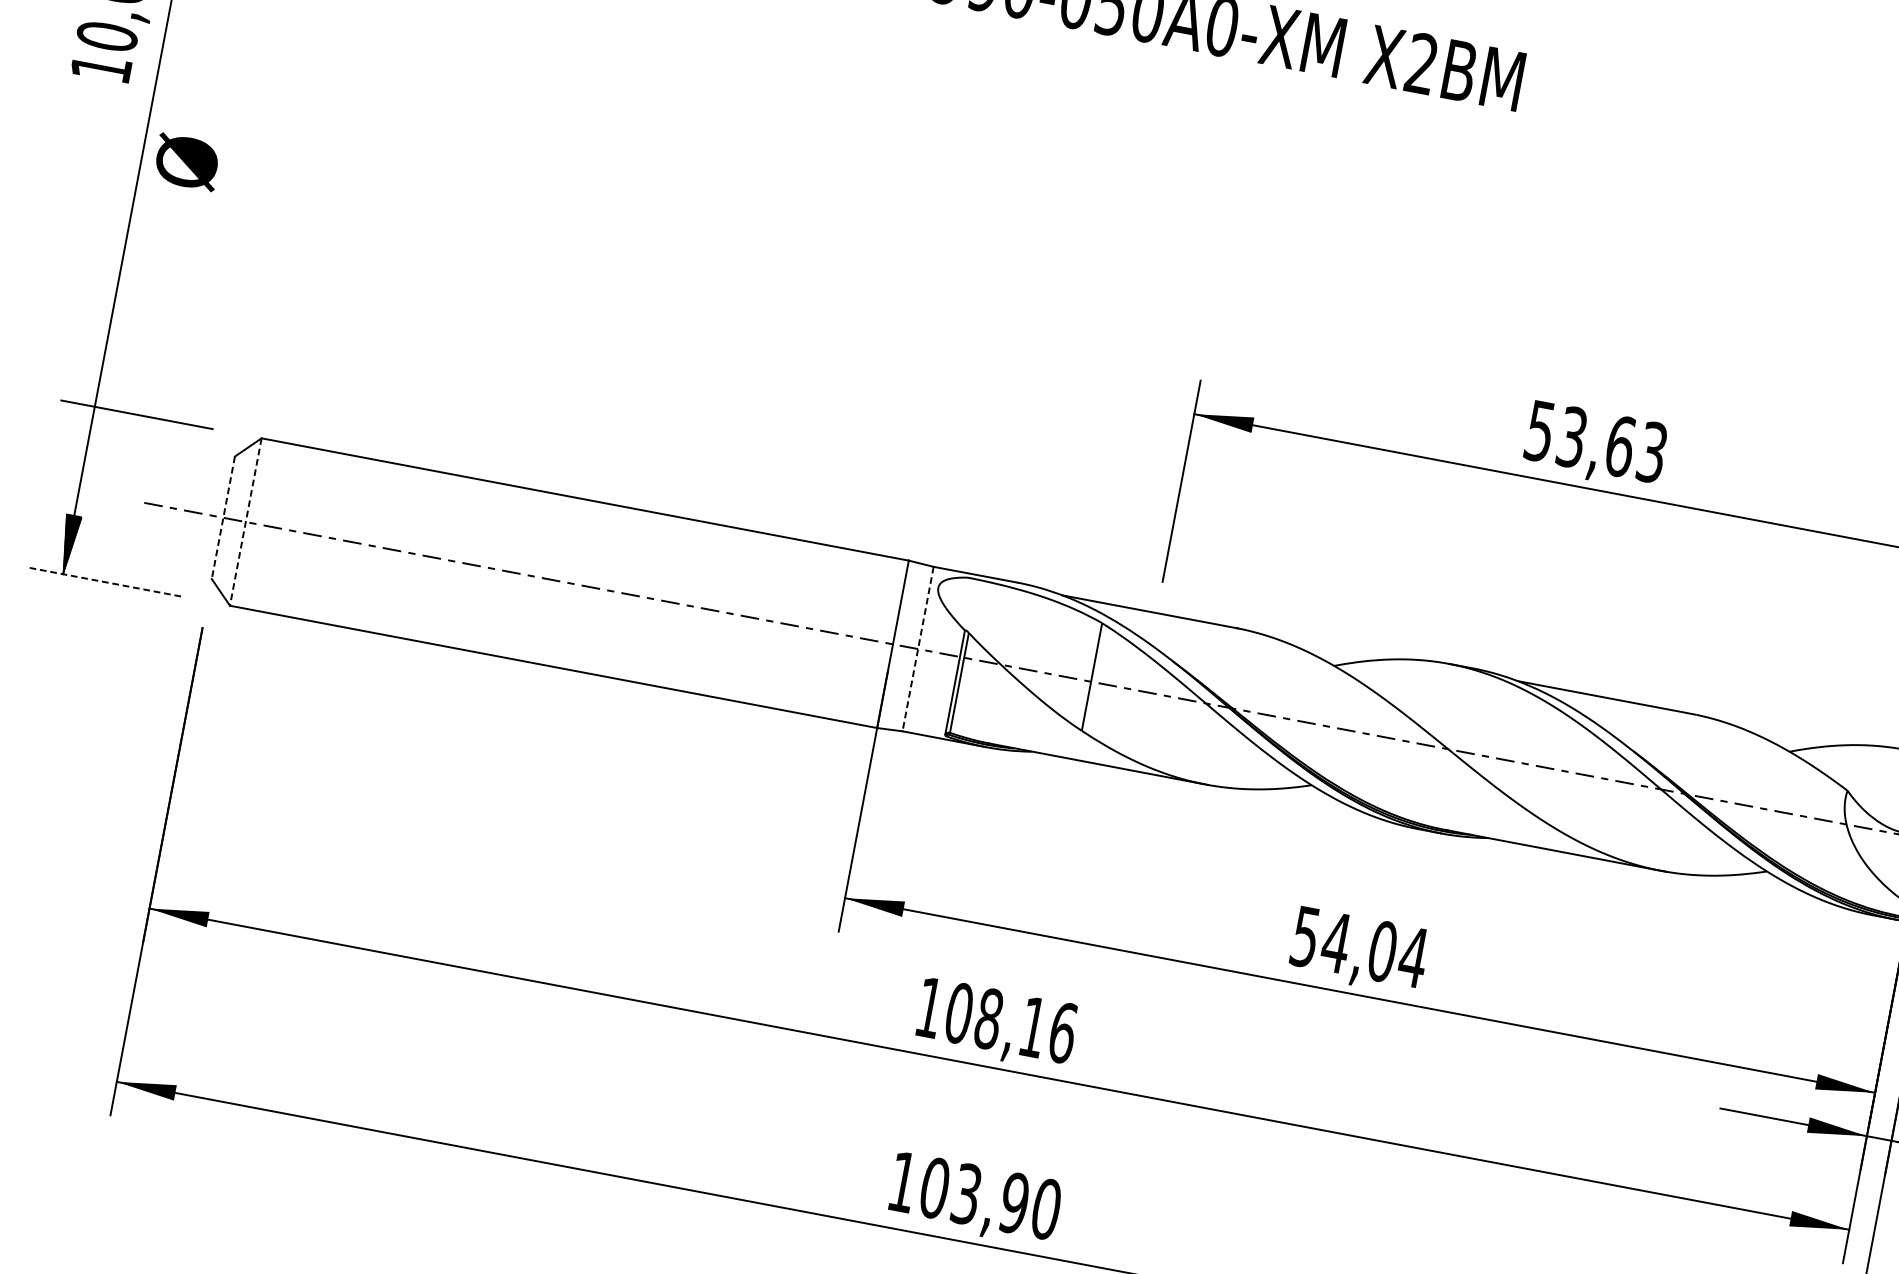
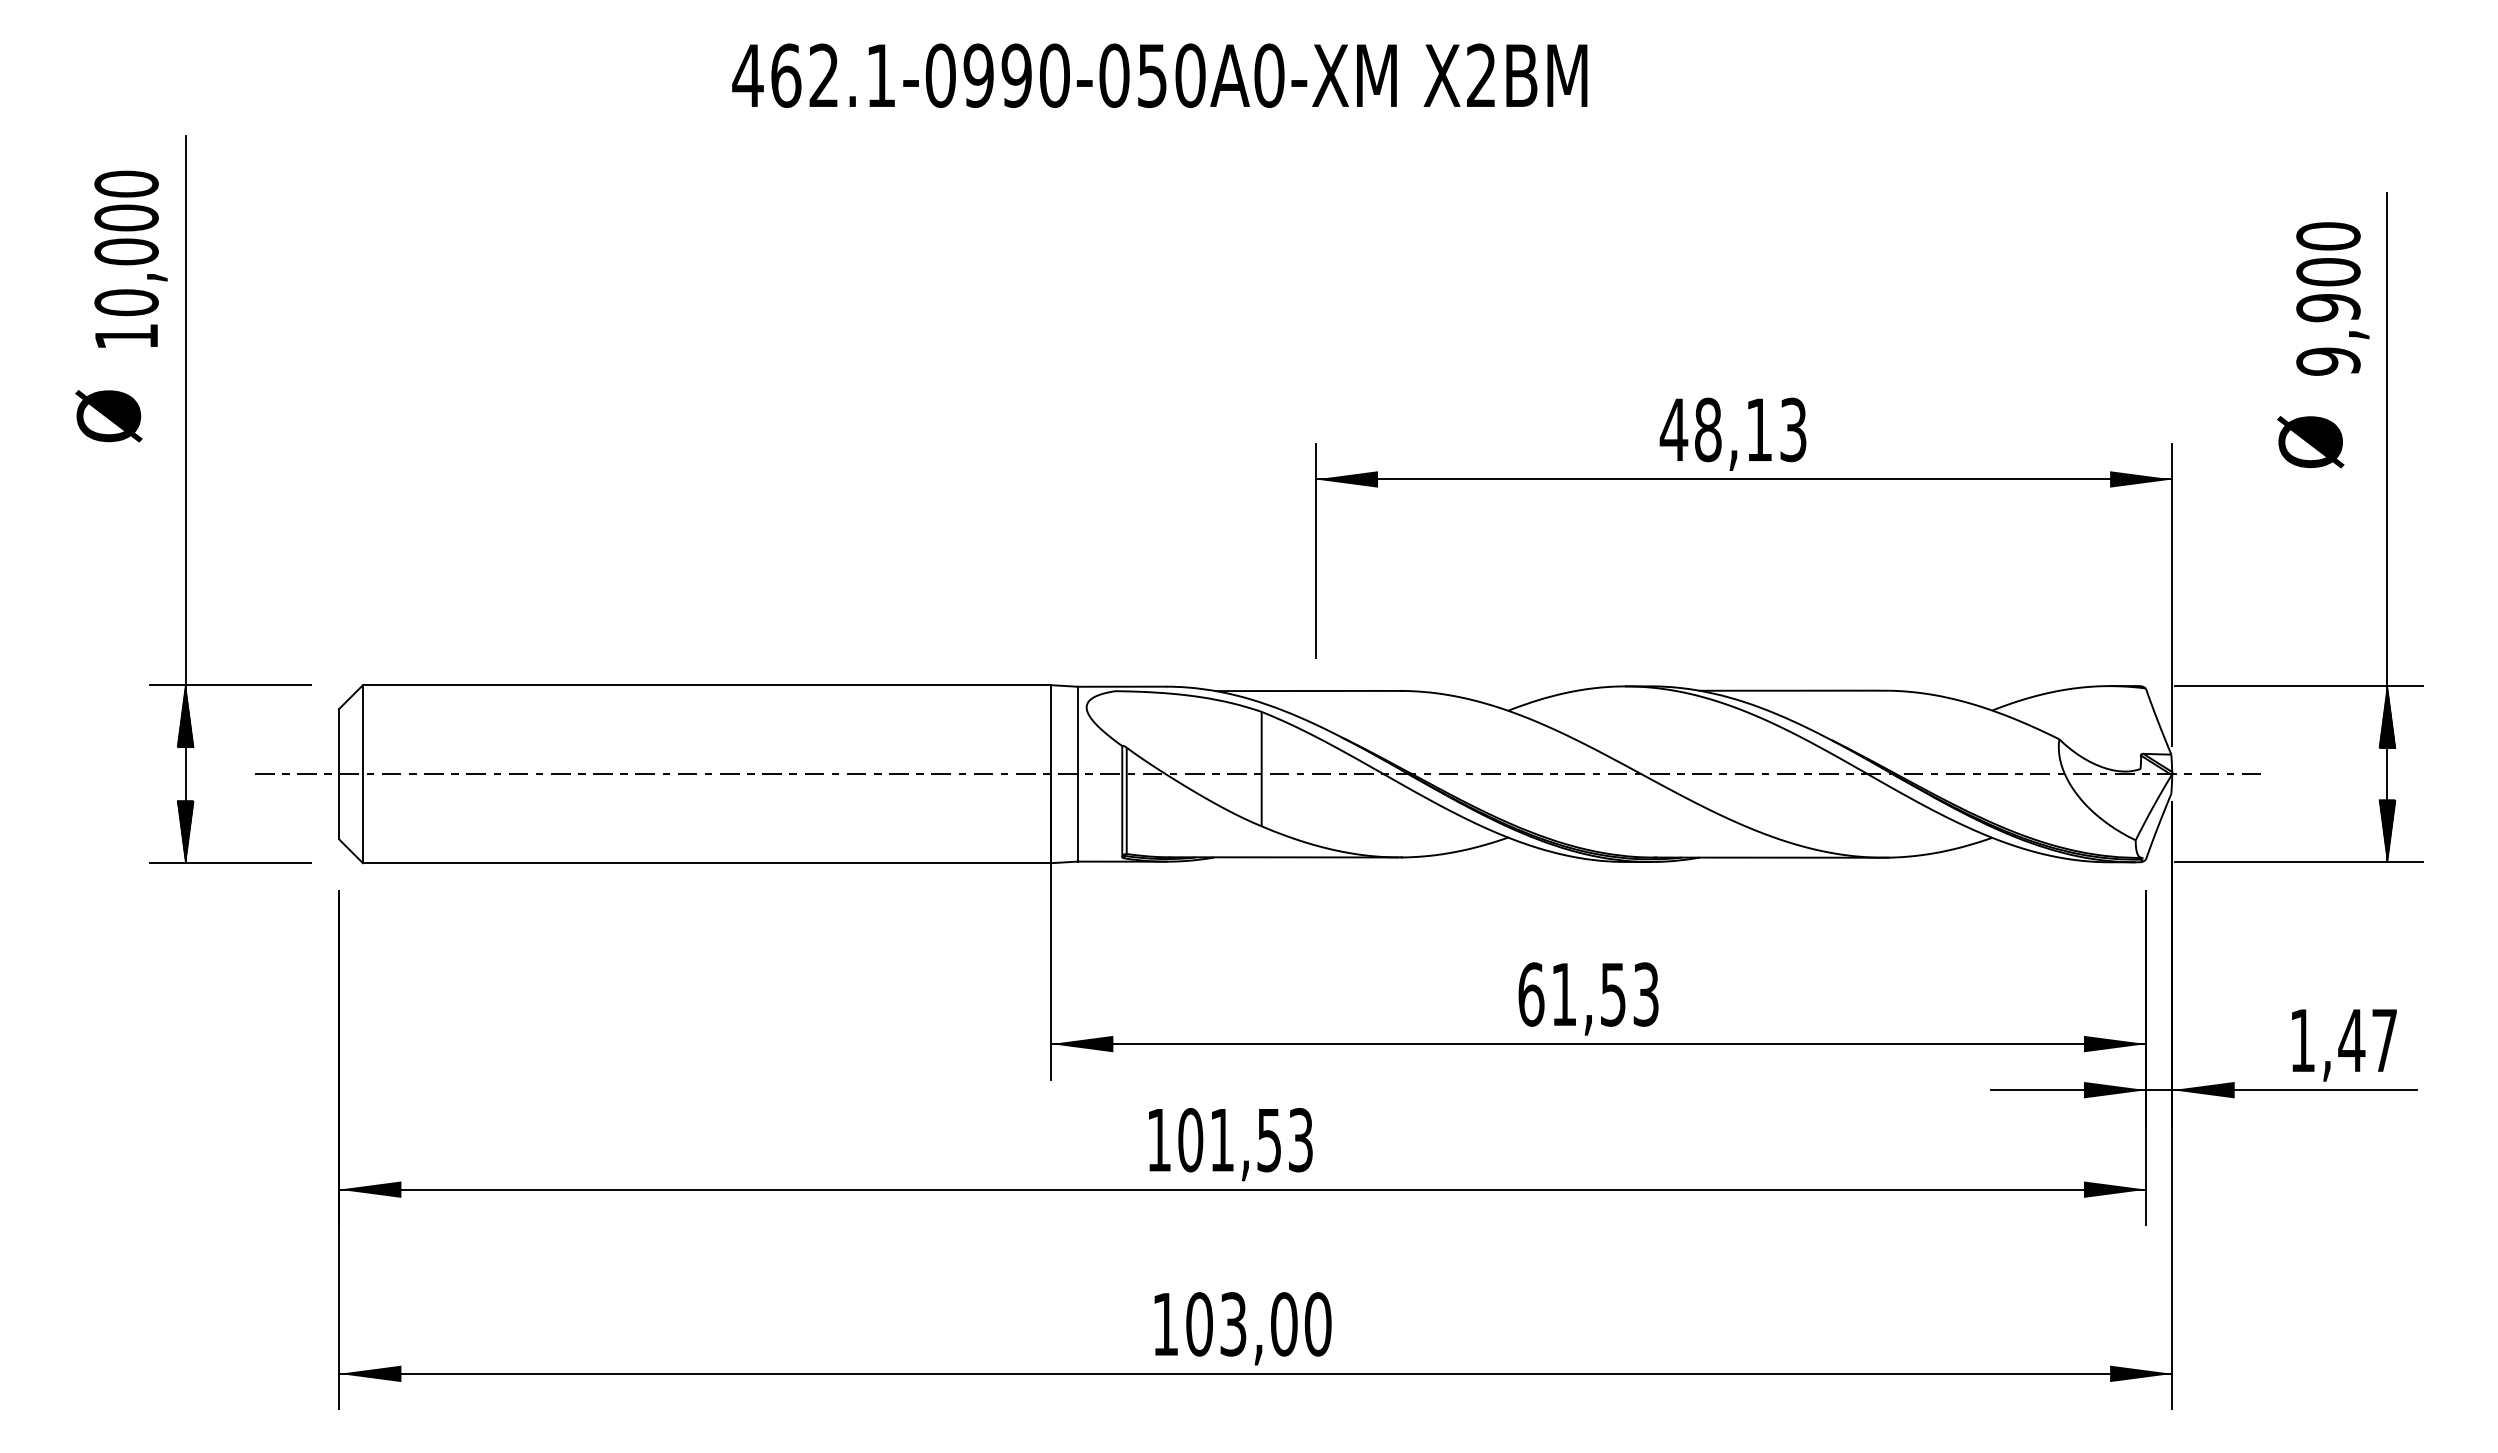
text: (186, 162) -> (108, 416), moved
hatch: (89, 436) -> (185, 716), added
text: (1580, 438) -> (1716, 429), 53,63 -> 48,13
line: (223, 518) -> (339, 774), dashed -> solid
line: (245, 522) -> (362, 774), dashed -> solid
line: (104, 582) -> (229, 863), dashed -> solid
line: (917, 649) -> (1077, 774), dashed -> solid
text: (1359, 947) -> (1588, 994), 54,04 -> 61,53
text: (1026, 1025) -> (1261, 1139), 108,16 -> 101,53
text: (1013, 1203) -> (1283, 1324), 103,90 -> 103,00

